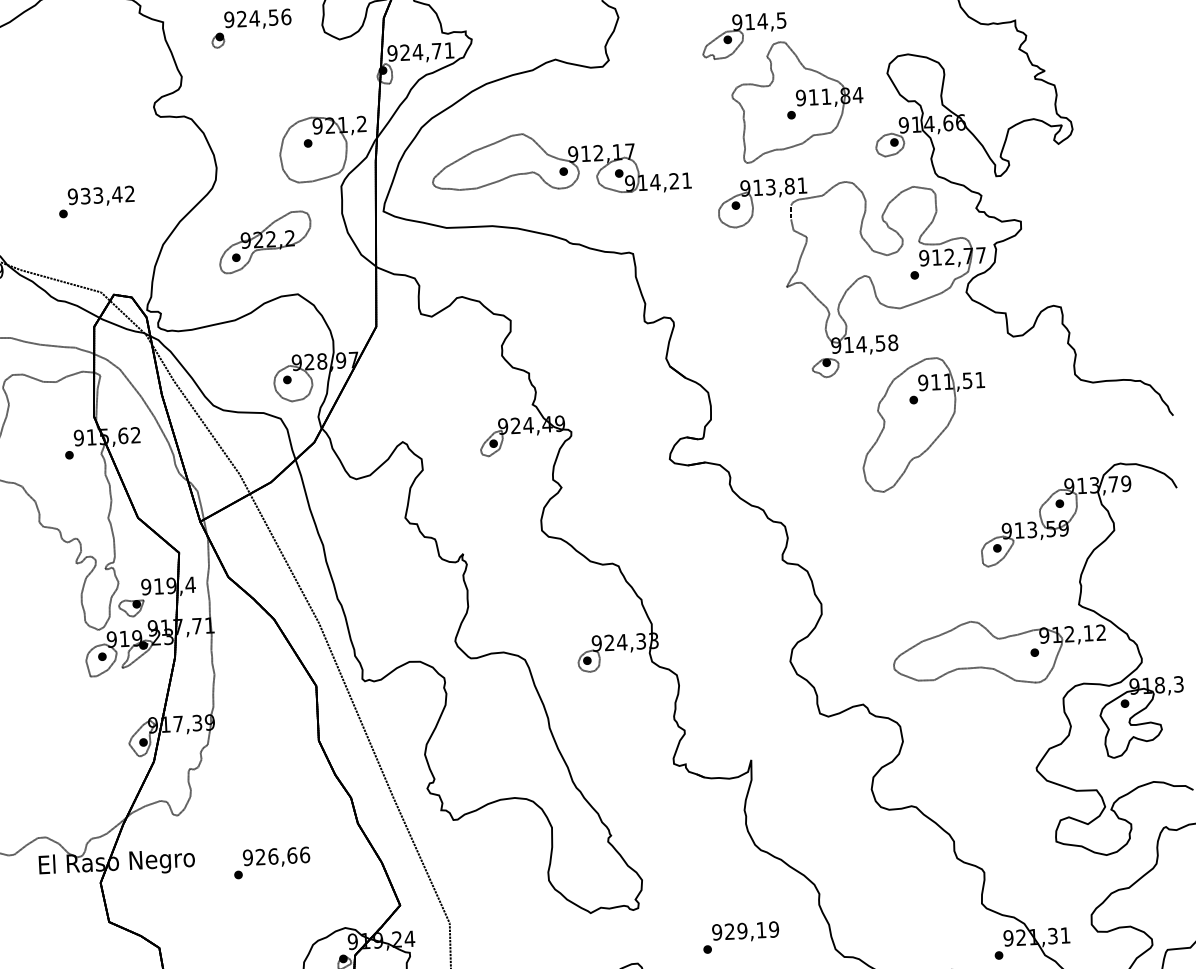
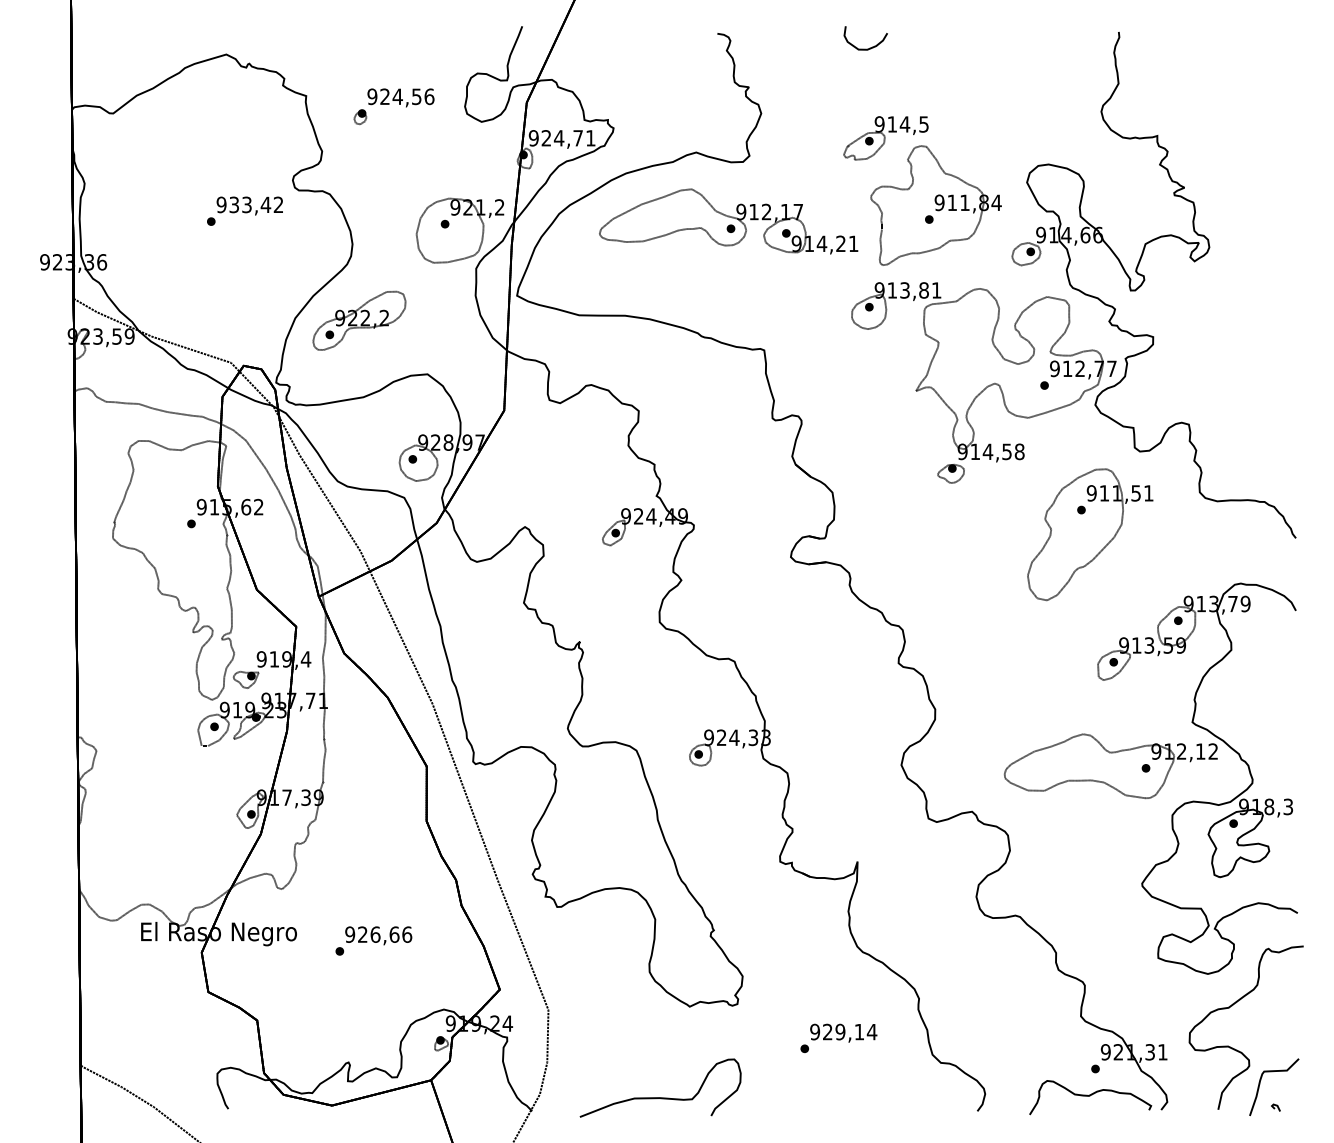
part: (560, 164) -> (728, 221), moved
text: (96, 201) -> (244, 210), moved
part: (265, 242) -> (359, 320), moved
part: (923, 424) -> (1090, 534), moved
text: (773, 928) -> (871, 1031), 929,19 -> 929,14

